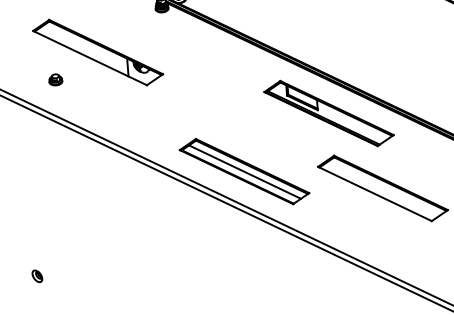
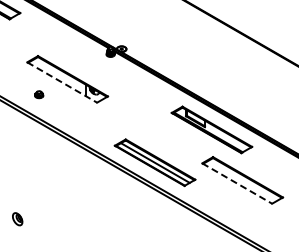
line: (90, 58) -> (62, 82), solid -> dashed
line: (375, 193) -> (237, 183), solid -> dashed
part: (37, 275) -> (17, 218), size x1.6

